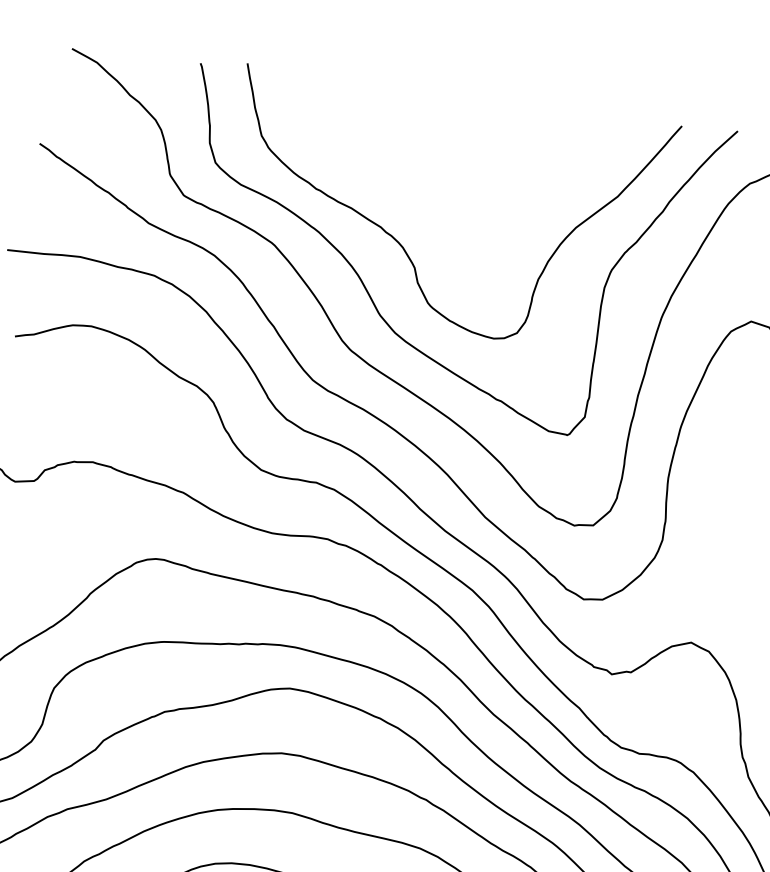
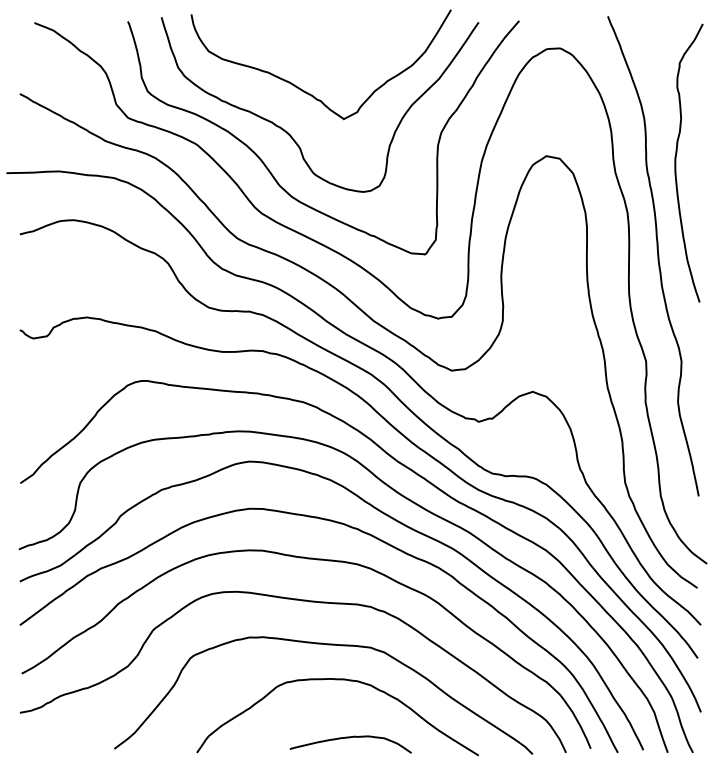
curve: (433, 190) -> (306, 91), added

